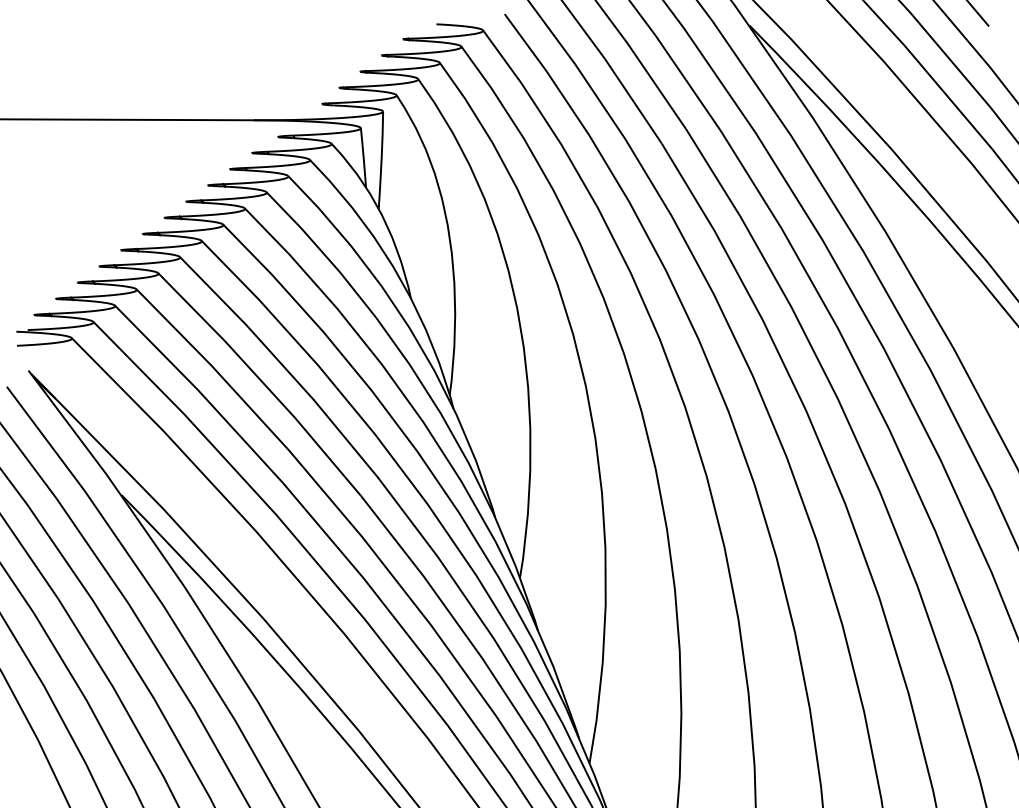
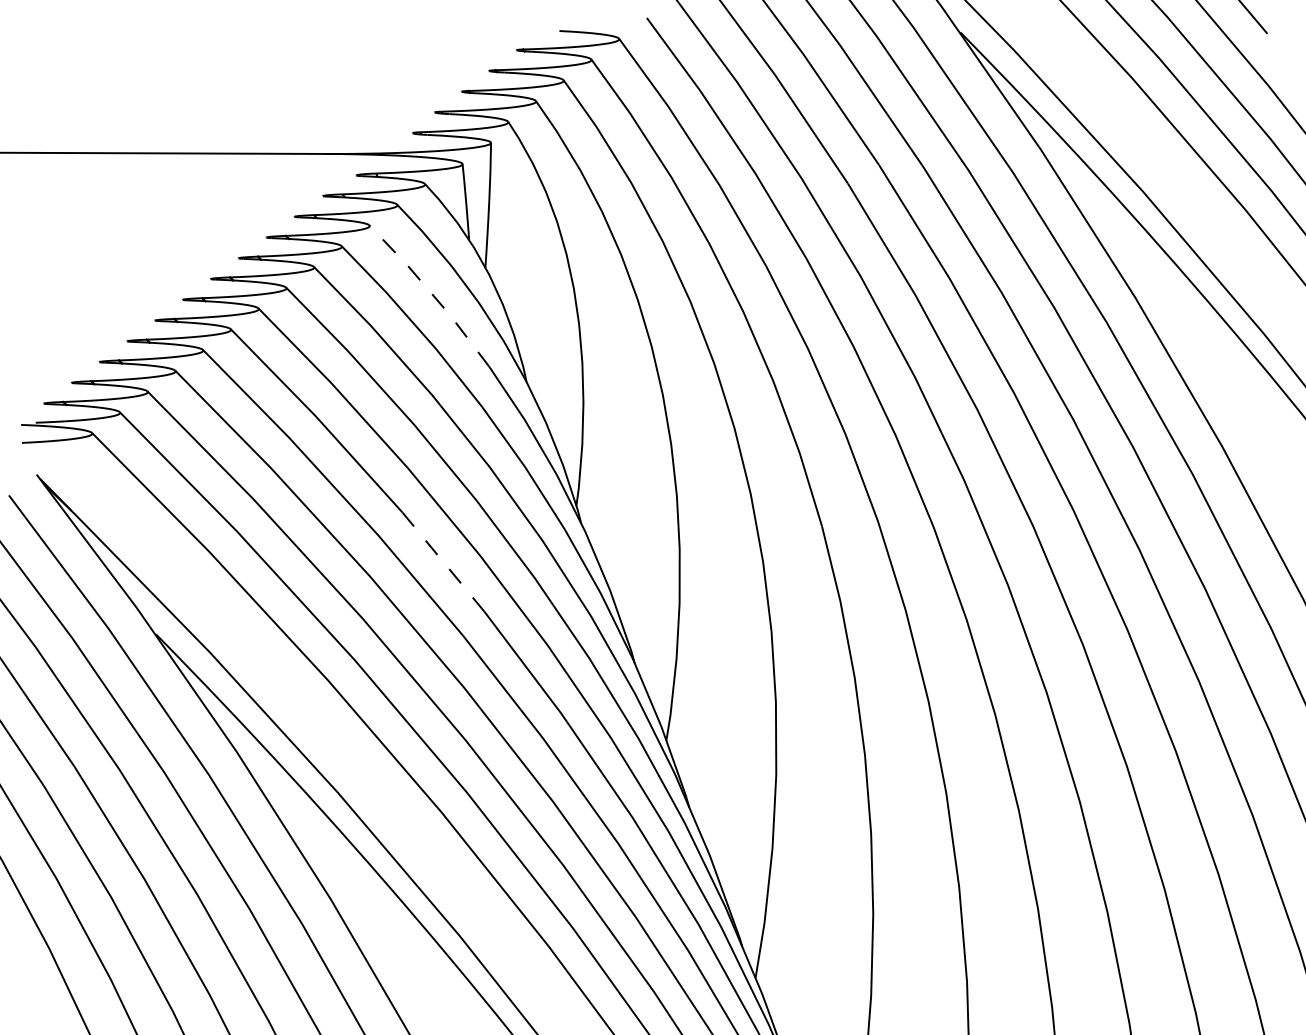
line: (337, 229) -> (432, 293), solid -> dashed
line: (345, 438) -> (442, 561), solid -> dashed

